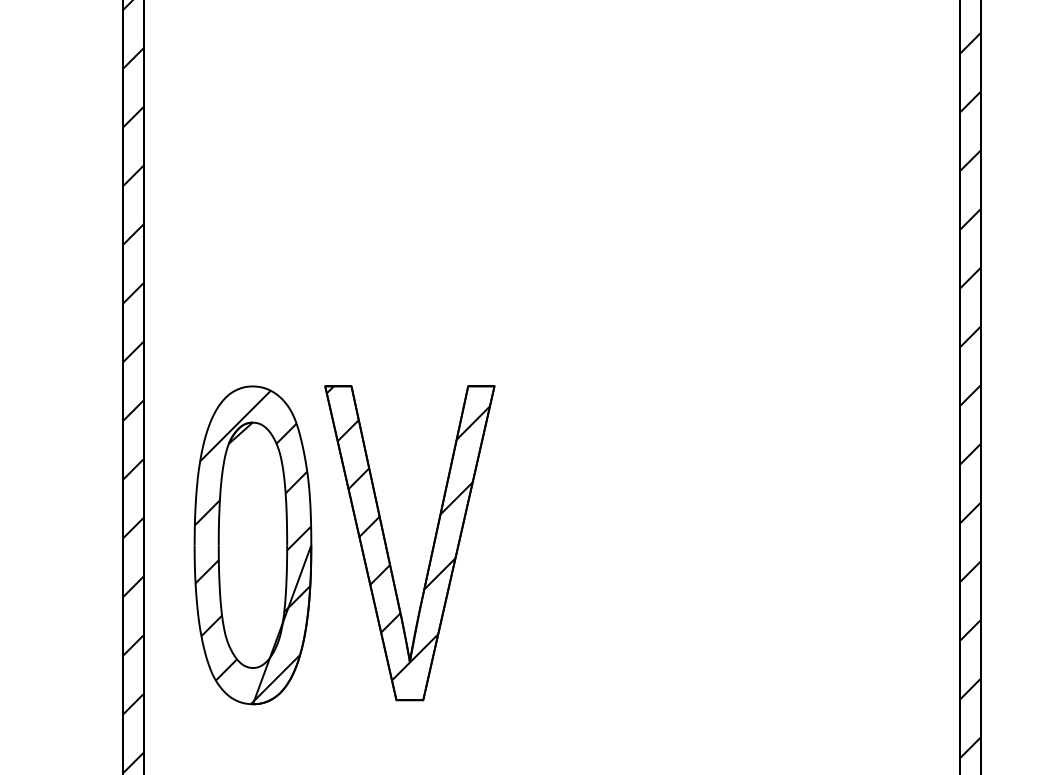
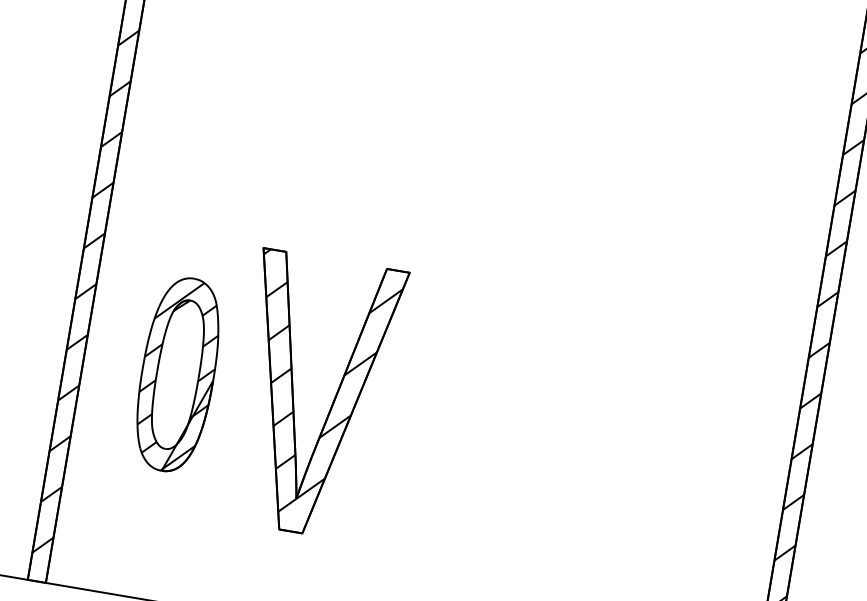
part: (252, 545) -> (177, 374), size x0.7

